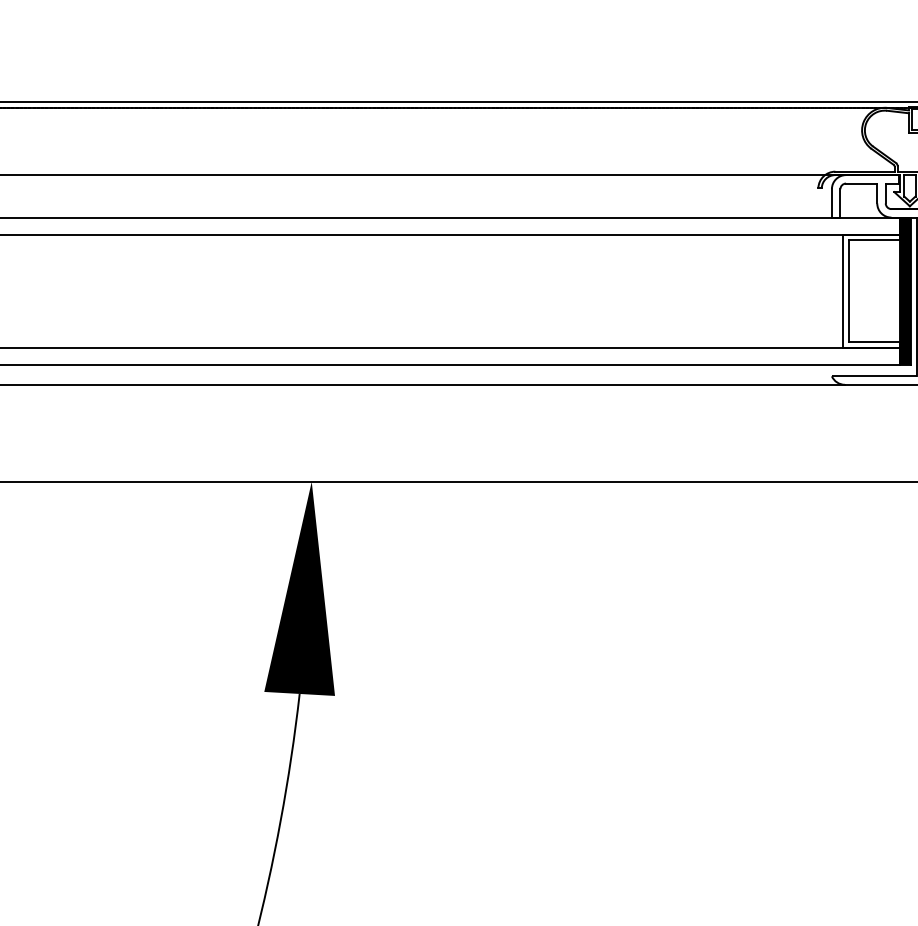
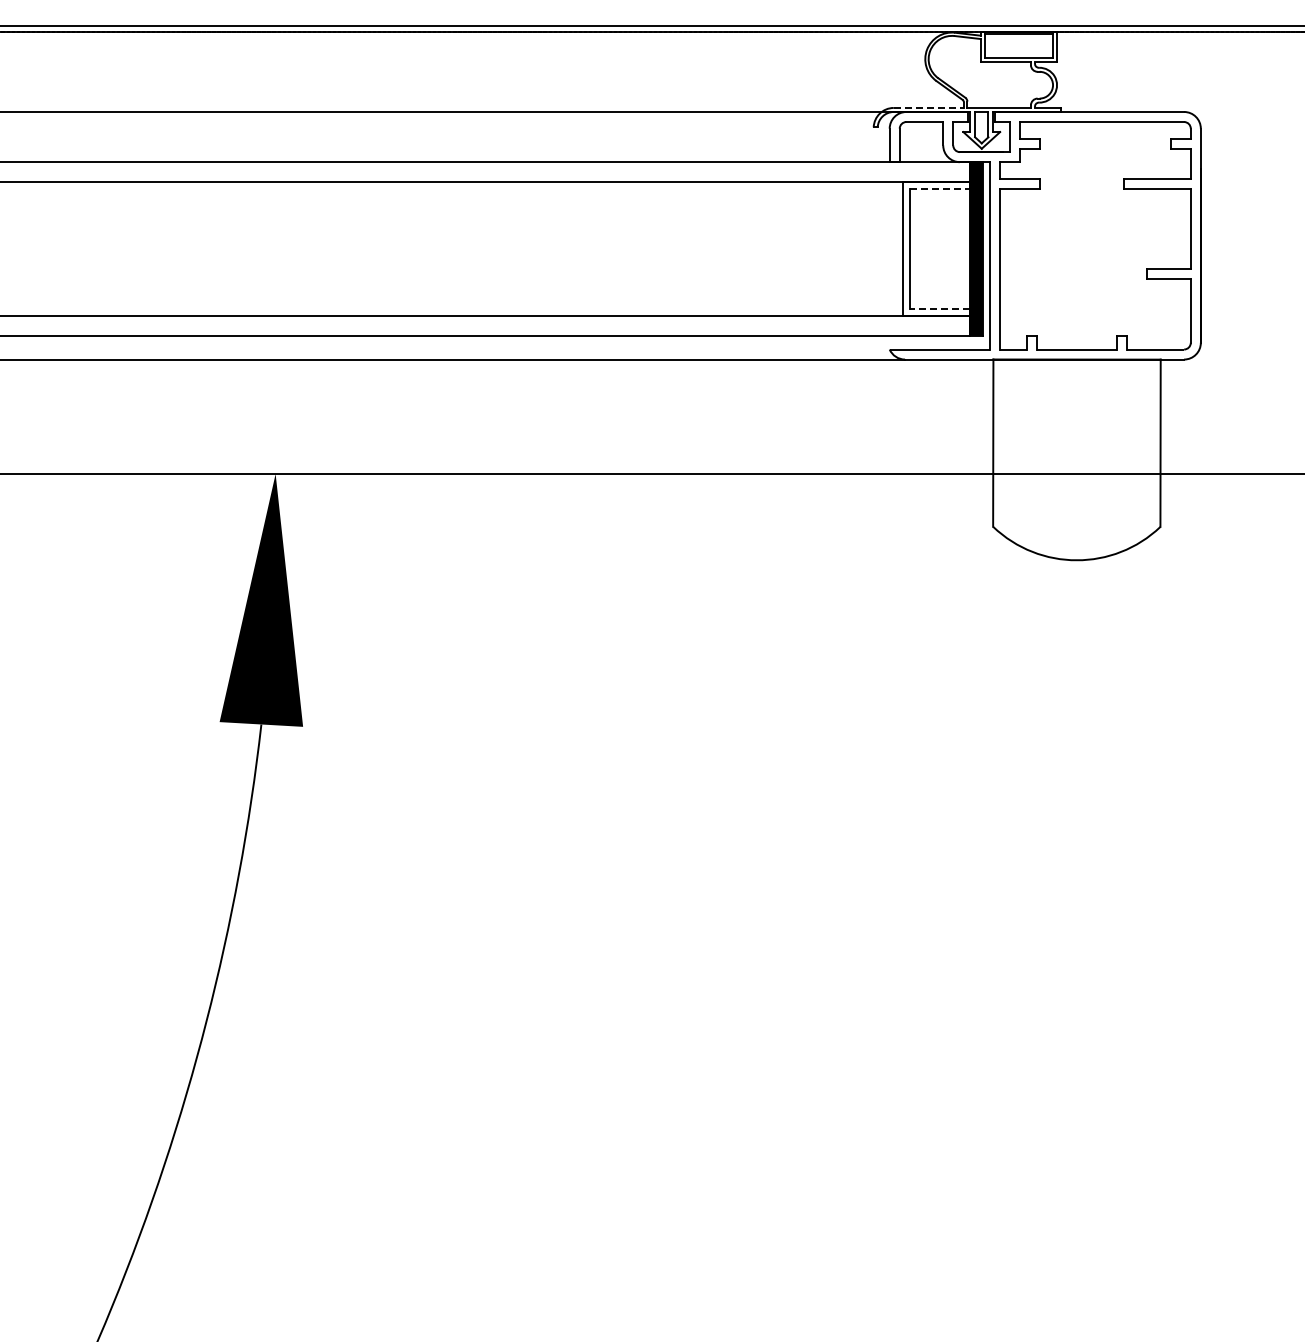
line: (865, 171) -> (929, 107), solid -> dashed
line: (874, 239) -> (940, 188), solid -> dashed
line: (874, 342) -> (939, 309), solid -> dashed

